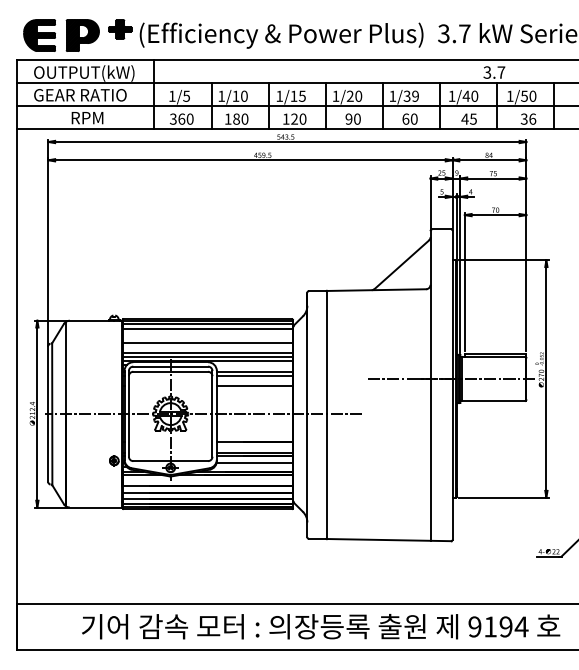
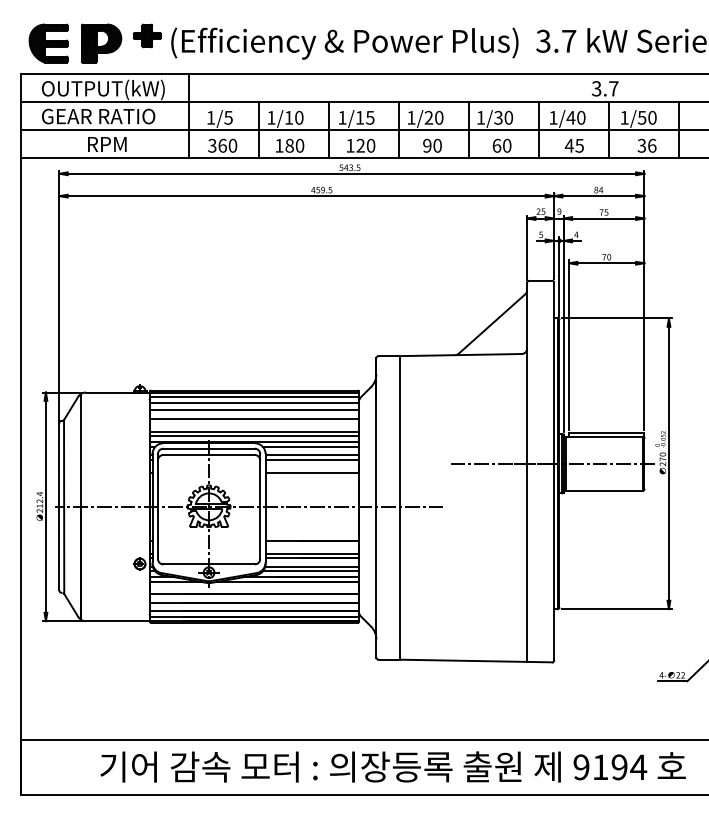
text: (415, 95) -> (508, 116), 1/39 -> 1/30
line: (207, 335) -> (254, 410), added
line: (253, 365) -> (310, 447), added
line: (253, 466) -> (310, 570), added

